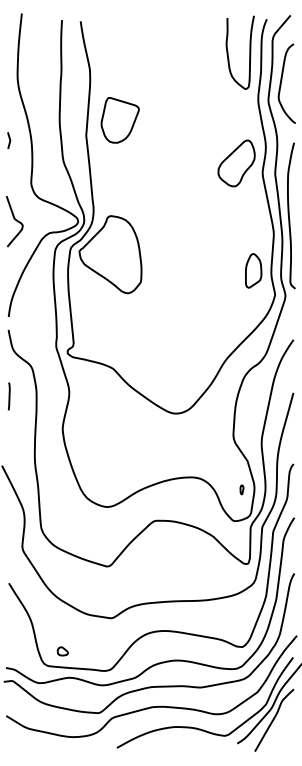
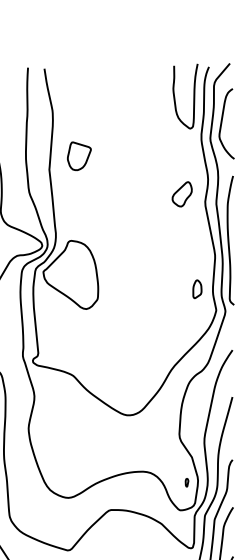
part: (119, 120) -> (78, 156), size x0.7
part: (236, 163) -> (182, 194), size x0.6
part: (253, 270) -> (197, 288), size x0.6

